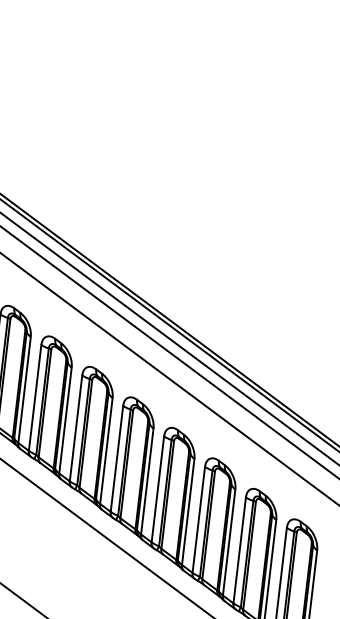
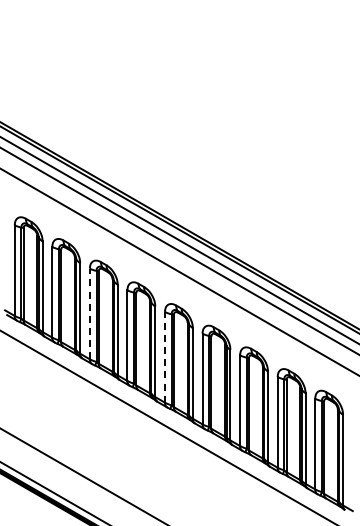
line: (34, 397) -> (89, 313), solid -> dashed
line: (116, 457) -> (164, 356), solid -> dashed

